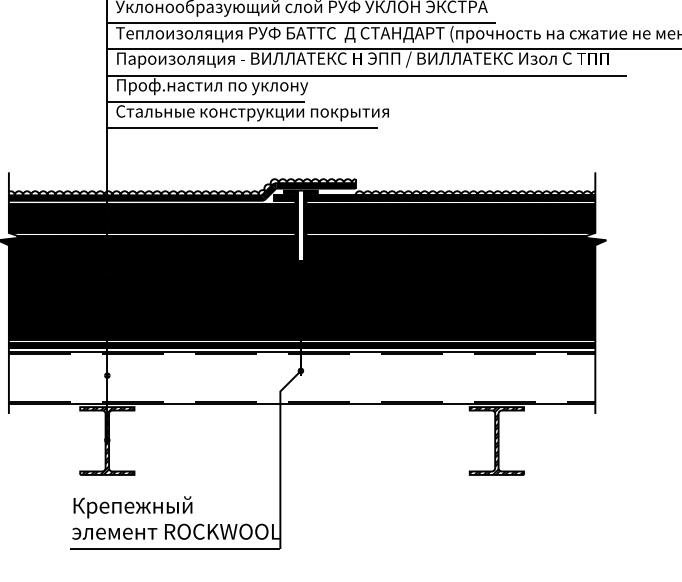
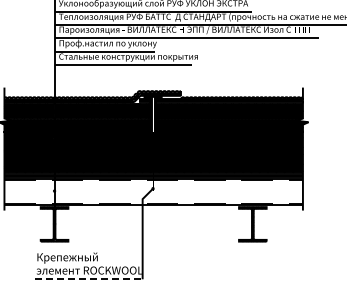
line: (175, 549) -> (89, 279), solid -> dashed

